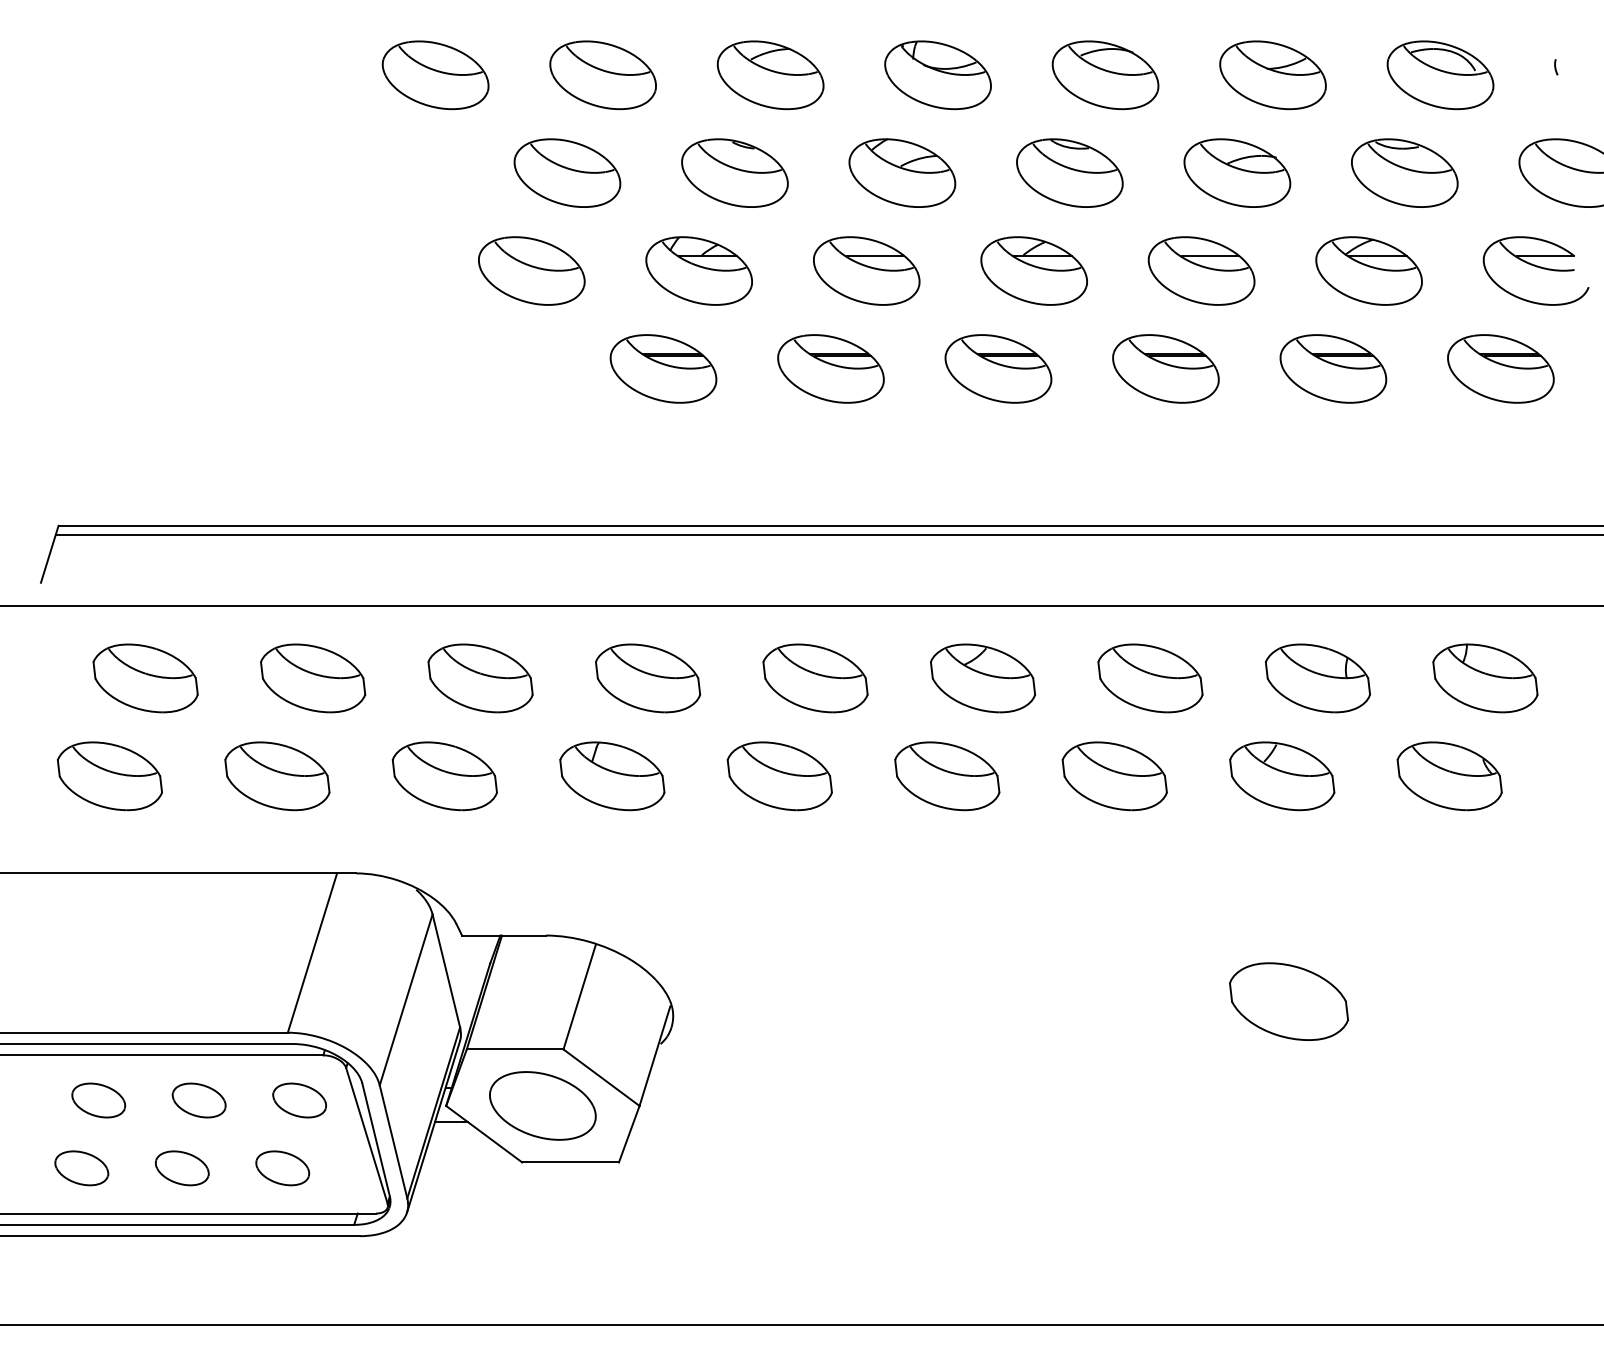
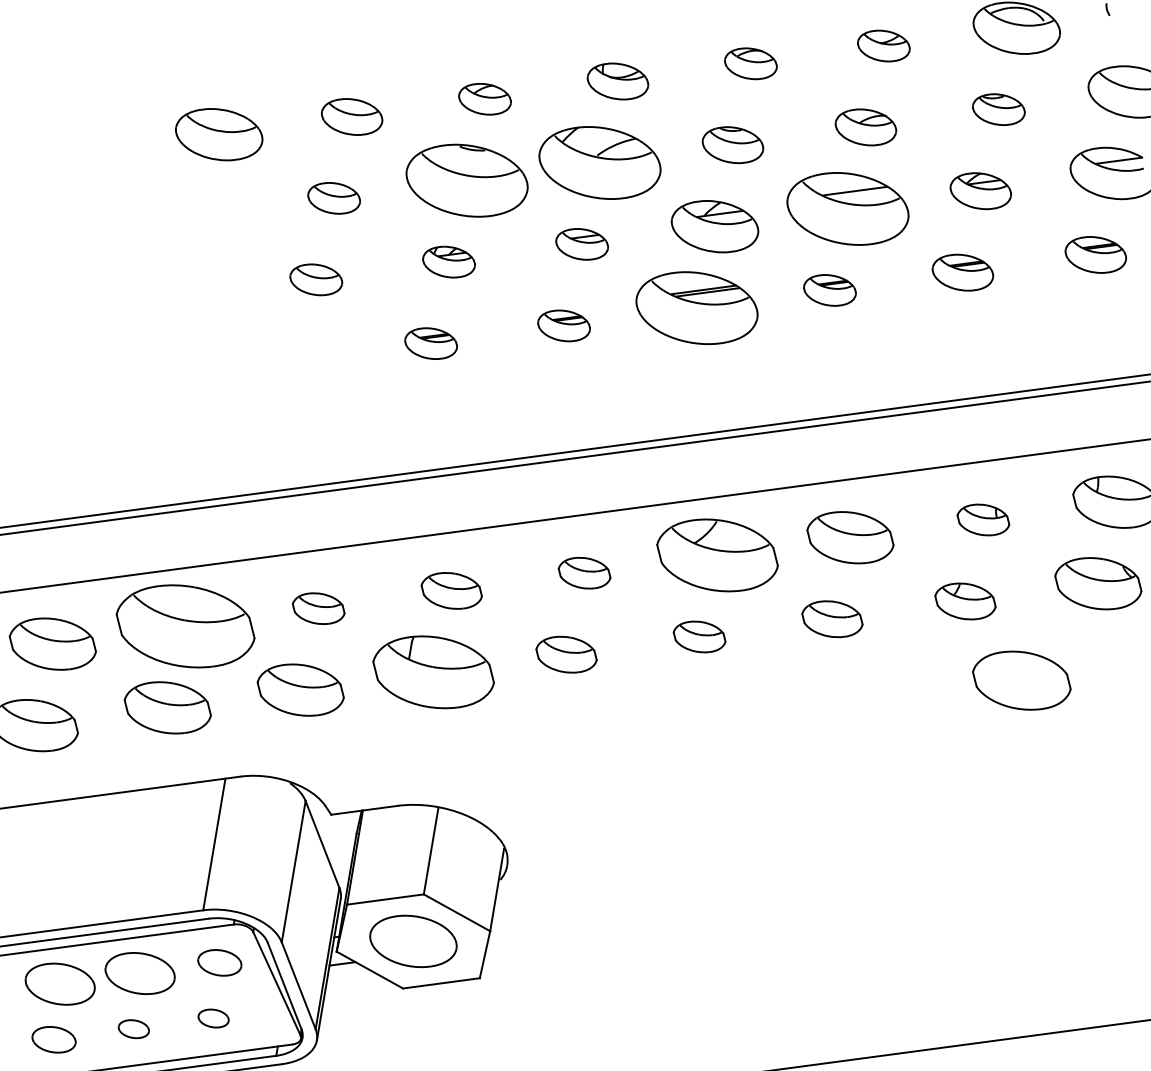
part: (602, 75) -> (351, 117), size x0.7
part: (770, 75) -> (484, 99), size x0.6
part: (937, 75) -> (617, 81), size x0.7
part: (1105, 75) -> (750, 63), size x0.6
part: (1272, 75) -> (883, 46), size x0.6
part: (567, 172) -> (334, 197), size x0.6
part: (734, 172) -> (466, 180), size x1.4
part: (902, 172) -> (600, 162), size x1.4
part: (1069, 172) -> (732, 144), size x0.7
part: (1237, 172) -> (865, 126), size x0.7
part: (1404, 172) -> (998, 109), size x0.6
part: (531, 270) -> (315, 279), size x0.6
part: (698, 270) -> (448, 261), size x0.6
part: (866, 270) -> (581, 244), size x0.6
part: (1201, 270) -> (847, 208), size x1.4
part: (1368, 270) -> (980, 190), size x0.7
part: (663, 368) -> (431, 343), size x0.6
part: (830, 368) -> (563, 325), size x0.6
part: (998, 368) -> (697, 307), size x1.4
part: (1165, 368) -> (829, 290), size x0.6
part: (1333, 368) -> (962, 272), size x0.7
part: (1500, 368) -> (1095, 254), size x0.7
part: (313, 678) -> (186, 626), size x1.6
part: (480, 678) -> (318, 608), size x0.6
part: (648, 678) -> (452, 590), size x0.7
part: (815, 678) -> (584, 573), size x0.6
part: (982, 678) -> (717, 555), size x1.4
part: (1317, 678) -> (983, 520), size x0.6
part: (612, 776) -> (433, 672), size x1.4
part: (779, 776) -> (566, 654), size x0.7
part: (947, 776) -> (699, 637), size x0.6
part: (1114, 776) -> (832, 619), size x0.7
part: (1282, 776) -> (965, 601), size x0.7
part: (1288, 1001) -> (1021, 680), moved
part: (98, 1100) -> (60, 984), size x1.6
part: (198, 1100) -> (139, 973), size x1.6
part: (182, 1168) -> (134, 1029), size x0.7
part: (282, 1168) -> (213, 1018), size x0.7

